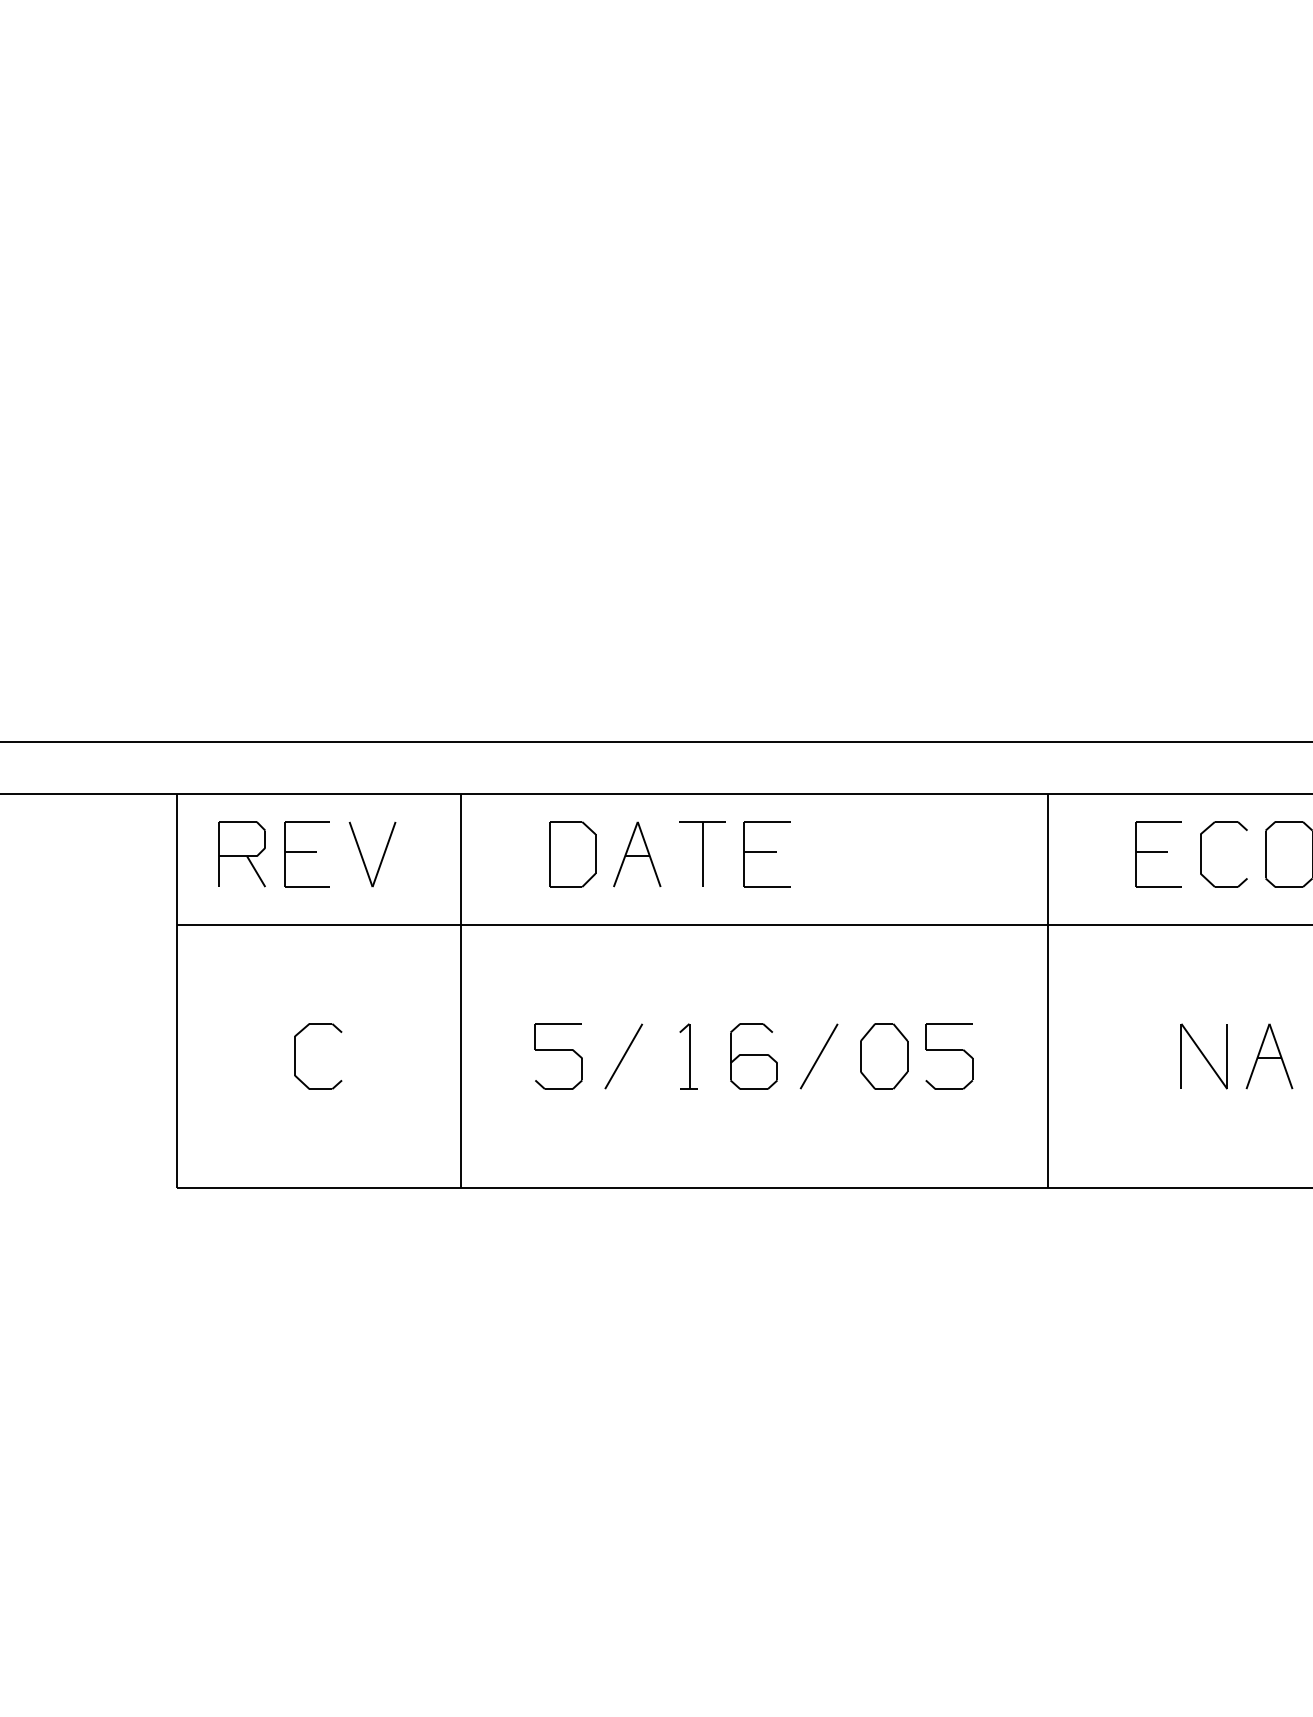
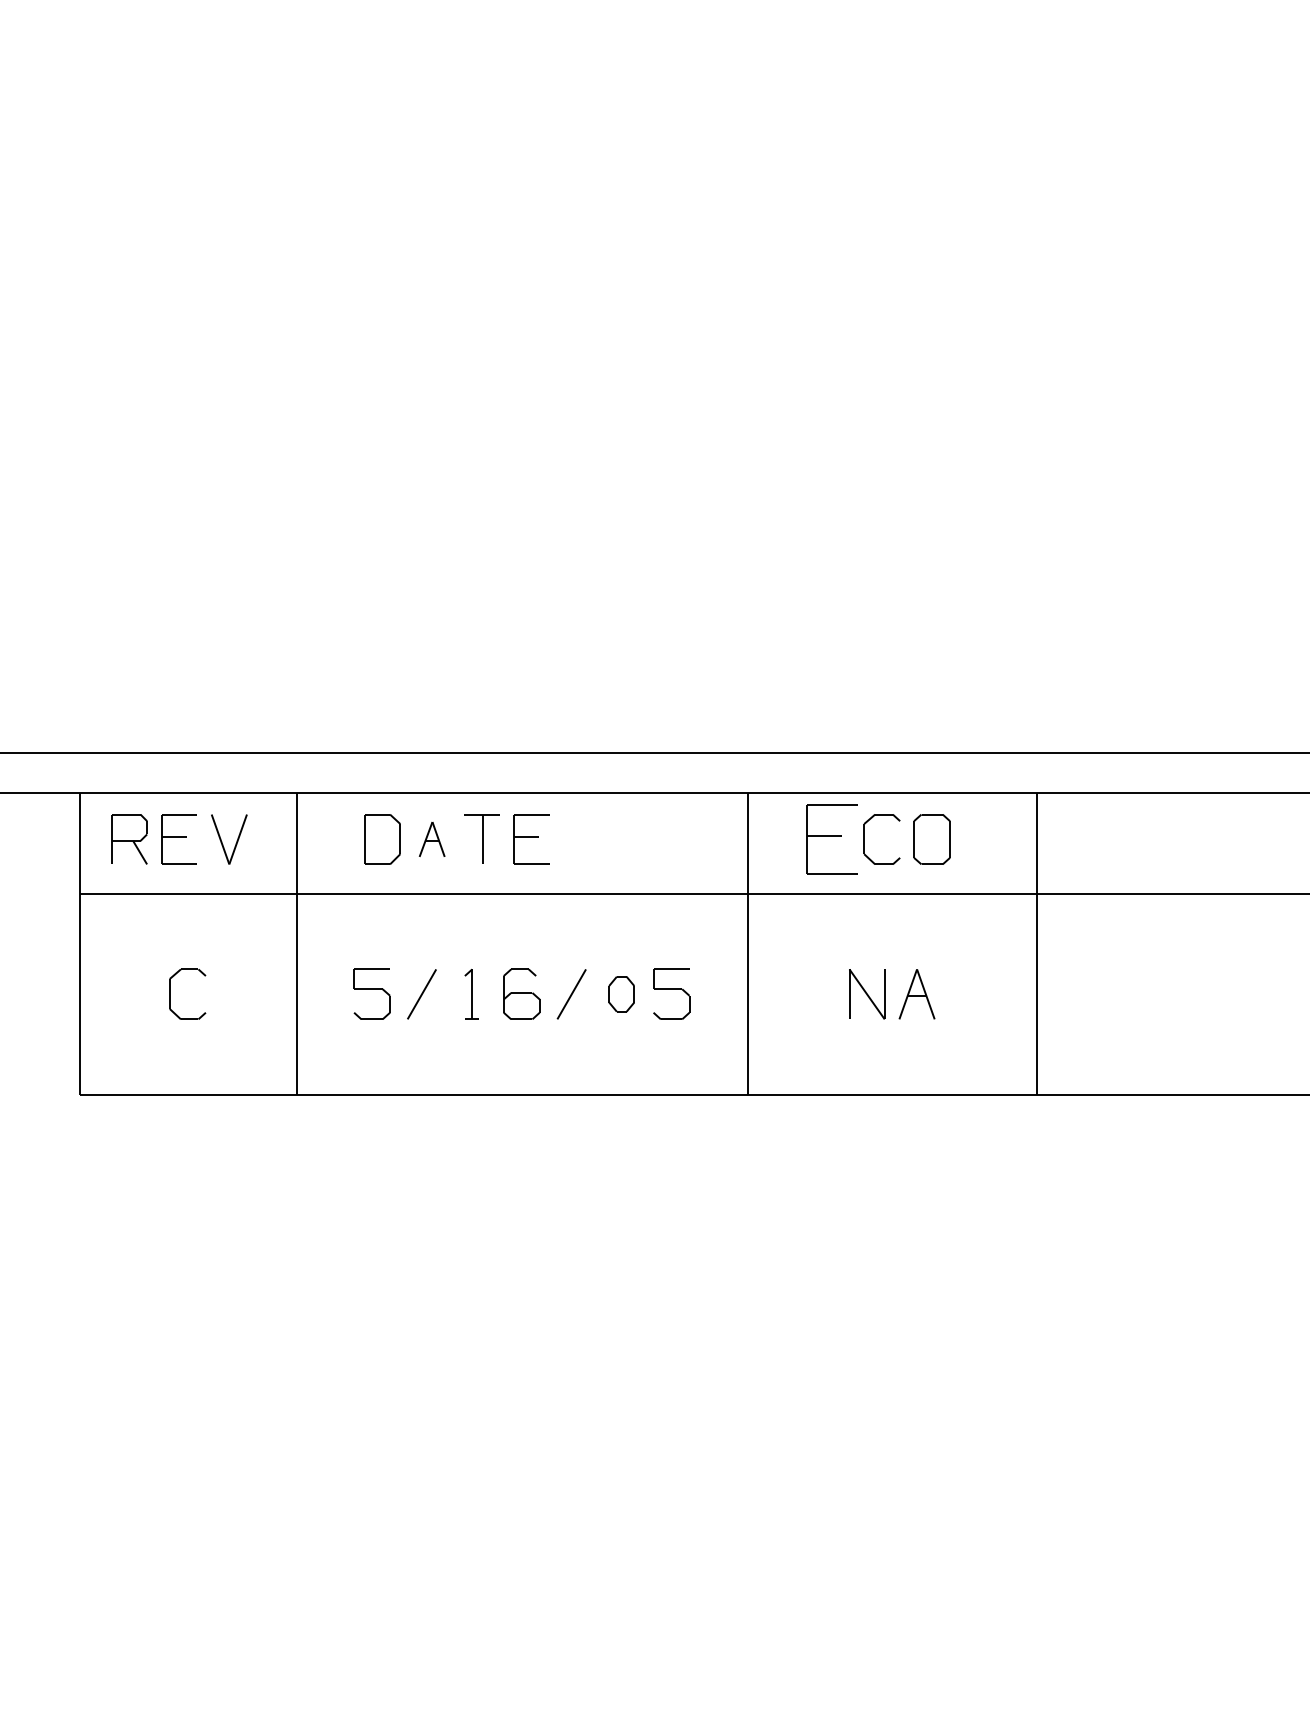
part: (636, 854) -> (431, 839), size x0.7
part: (1157, 854) -> (831, 839), size x1.4
part: (884, 1055) -> (621, 993), size x0.7

